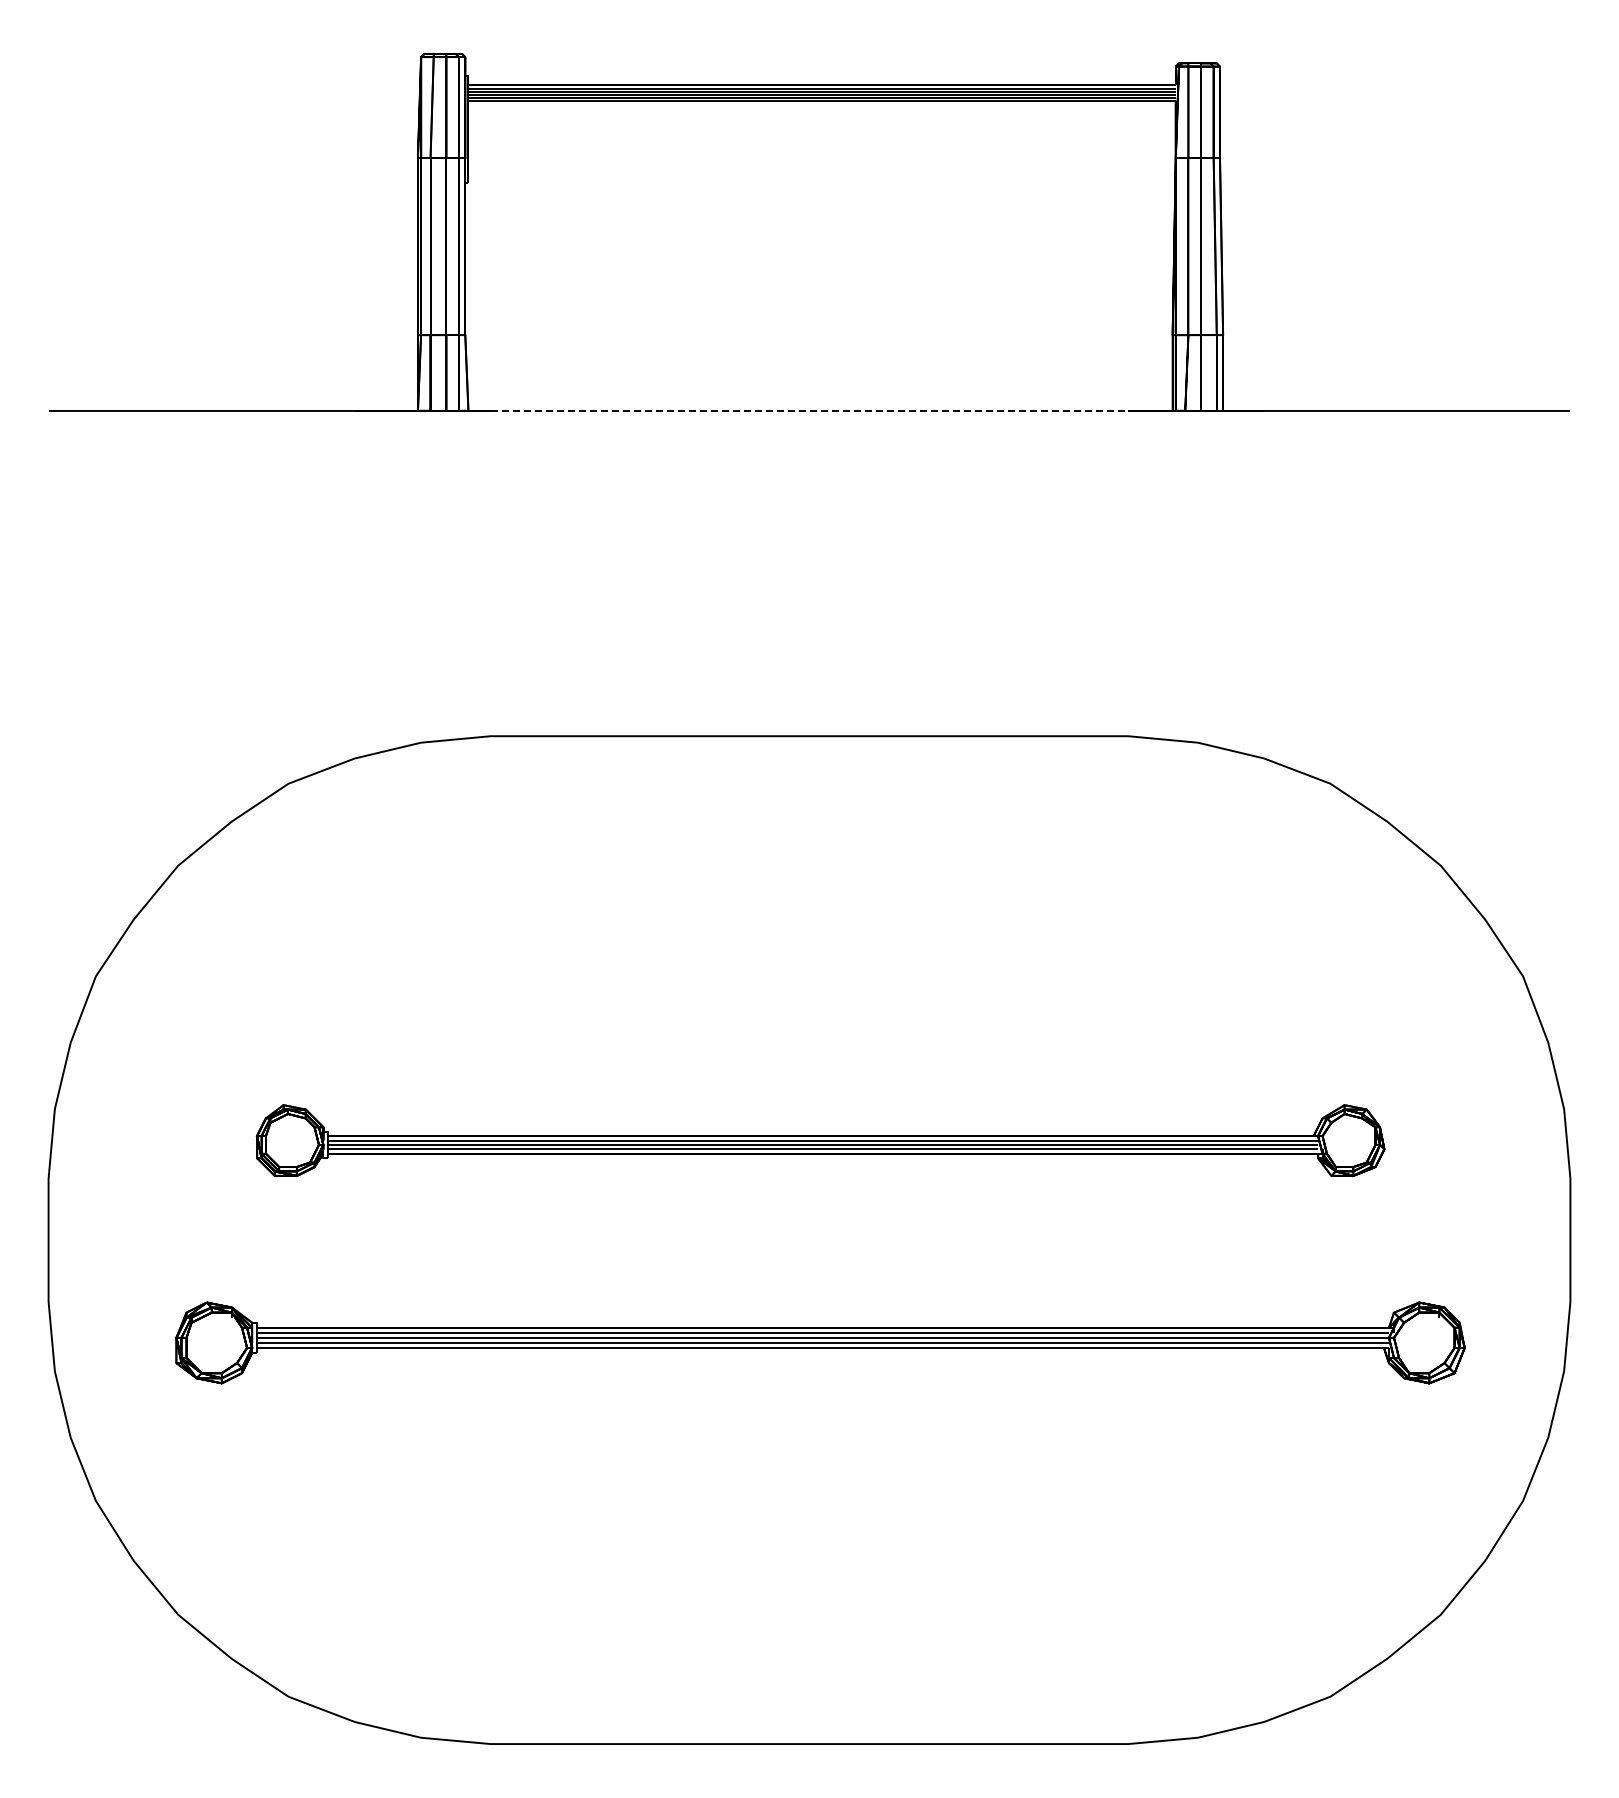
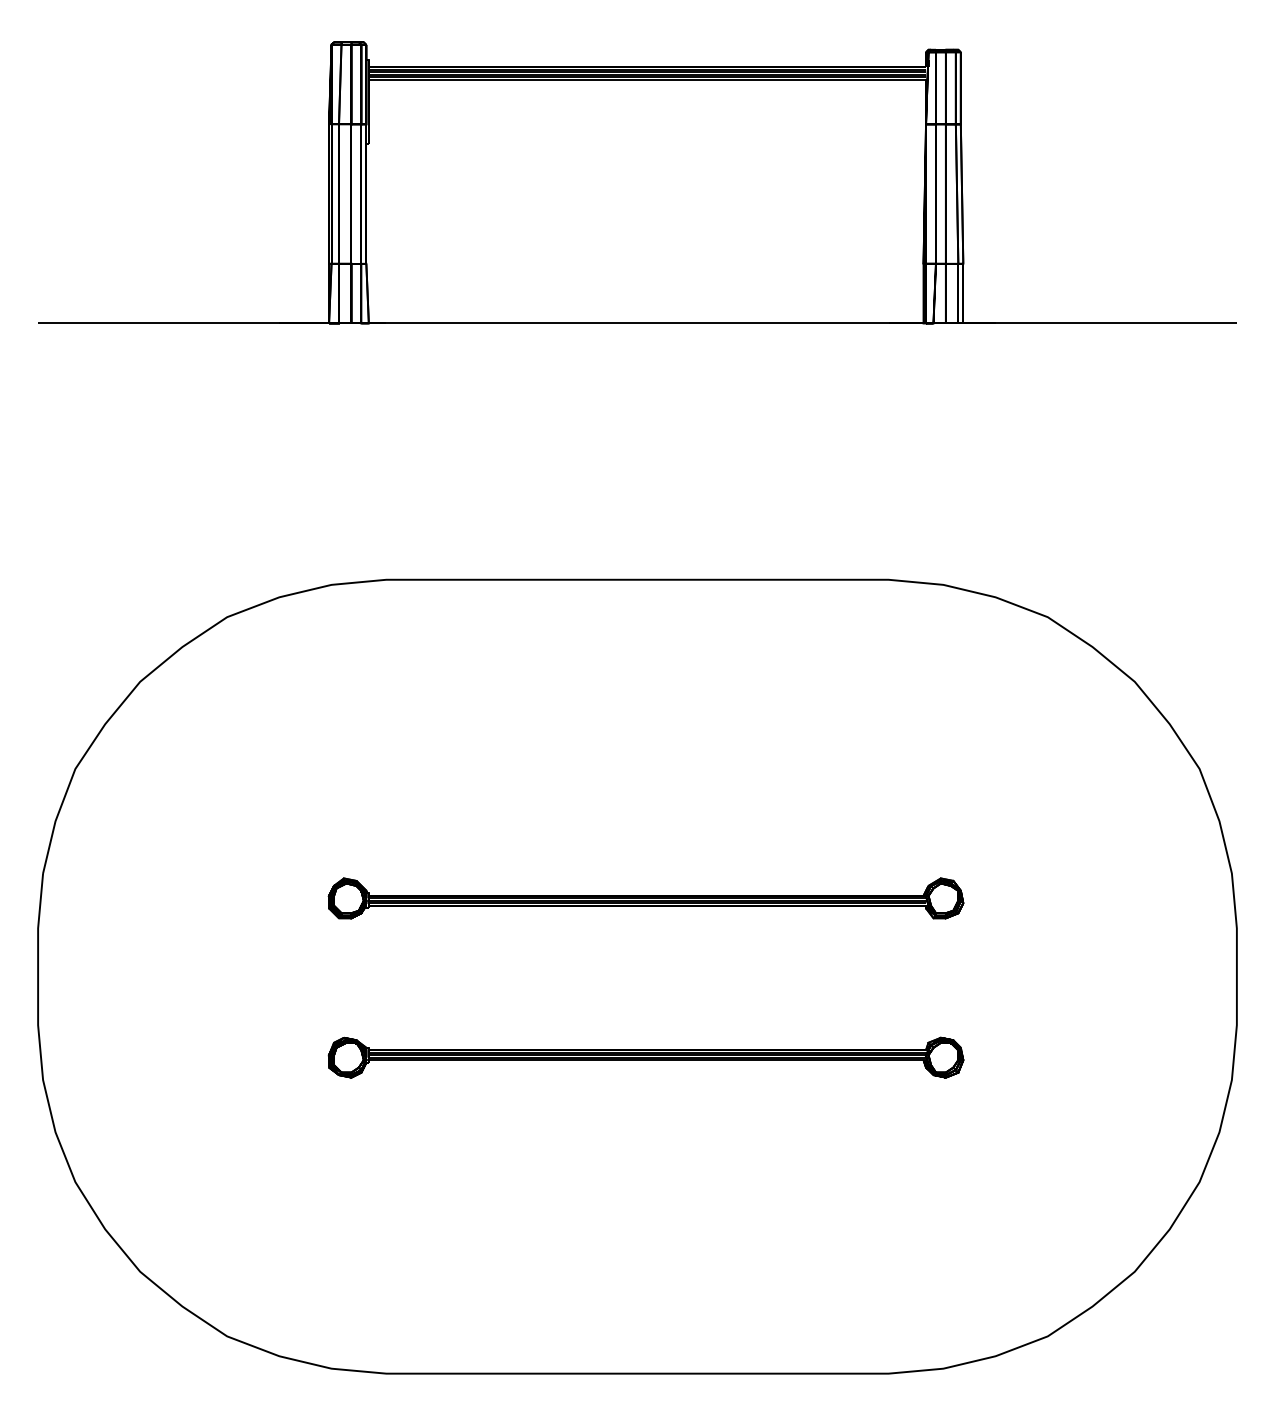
line: (809, 410) -> (637, 323), dashed -> solid
part: (819, 1140) -> (645, 898), size x0.71
part: (820, 1342) -> (646, 1057), size x0.62

